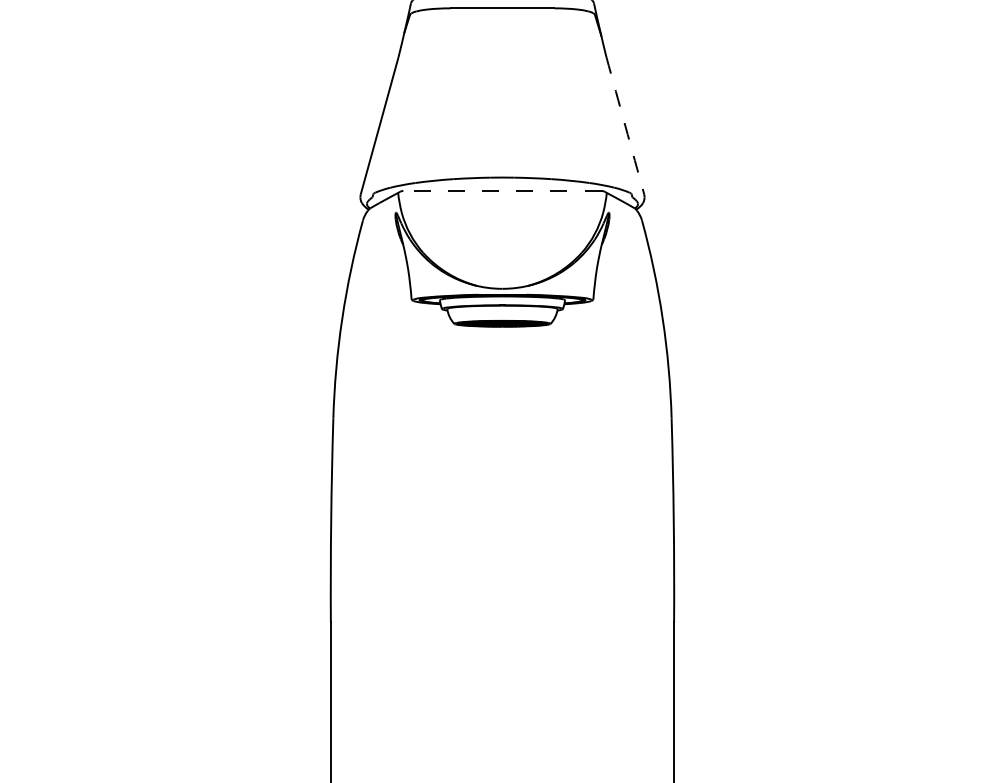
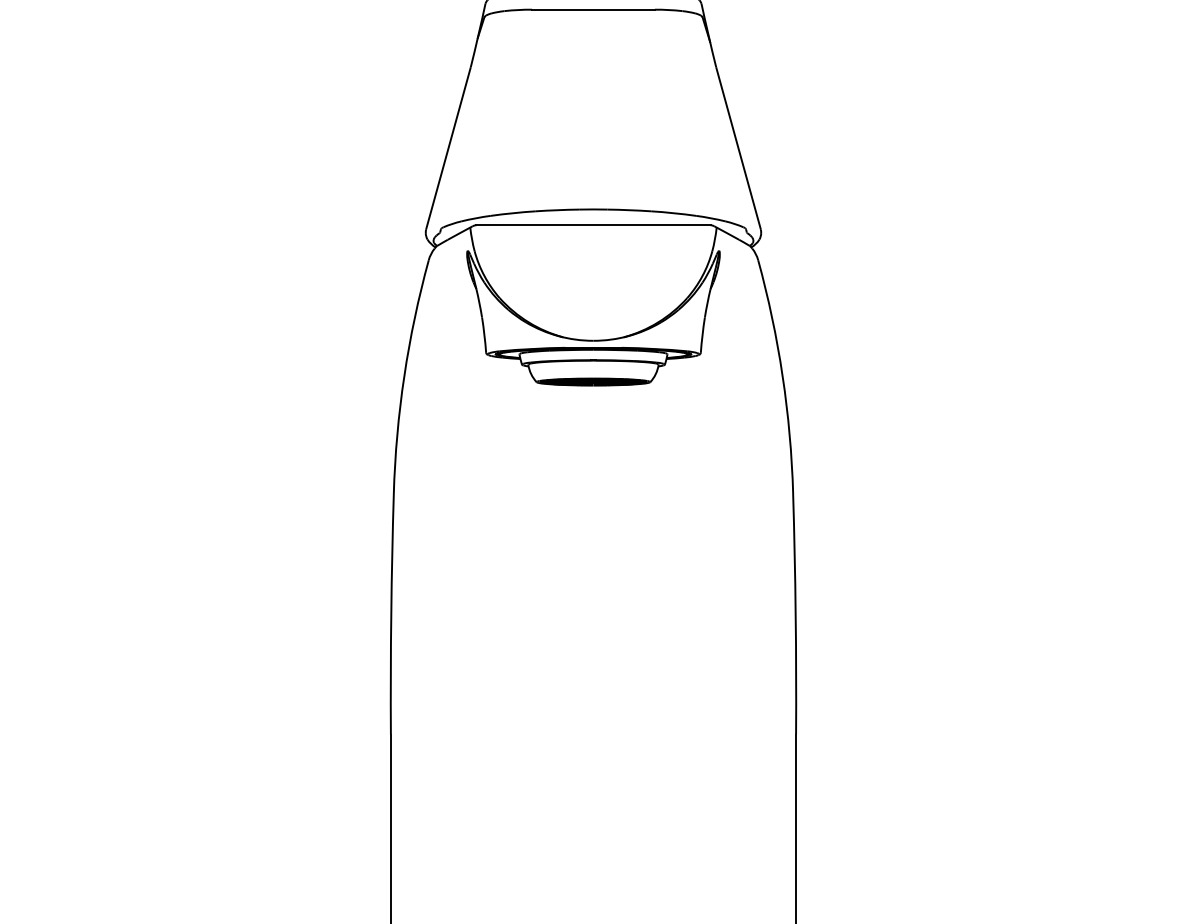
arc: (625, 125) -> (738, 148), dashed -> solid
line: (502, 191) -> (593, 225), dashed -> solid

